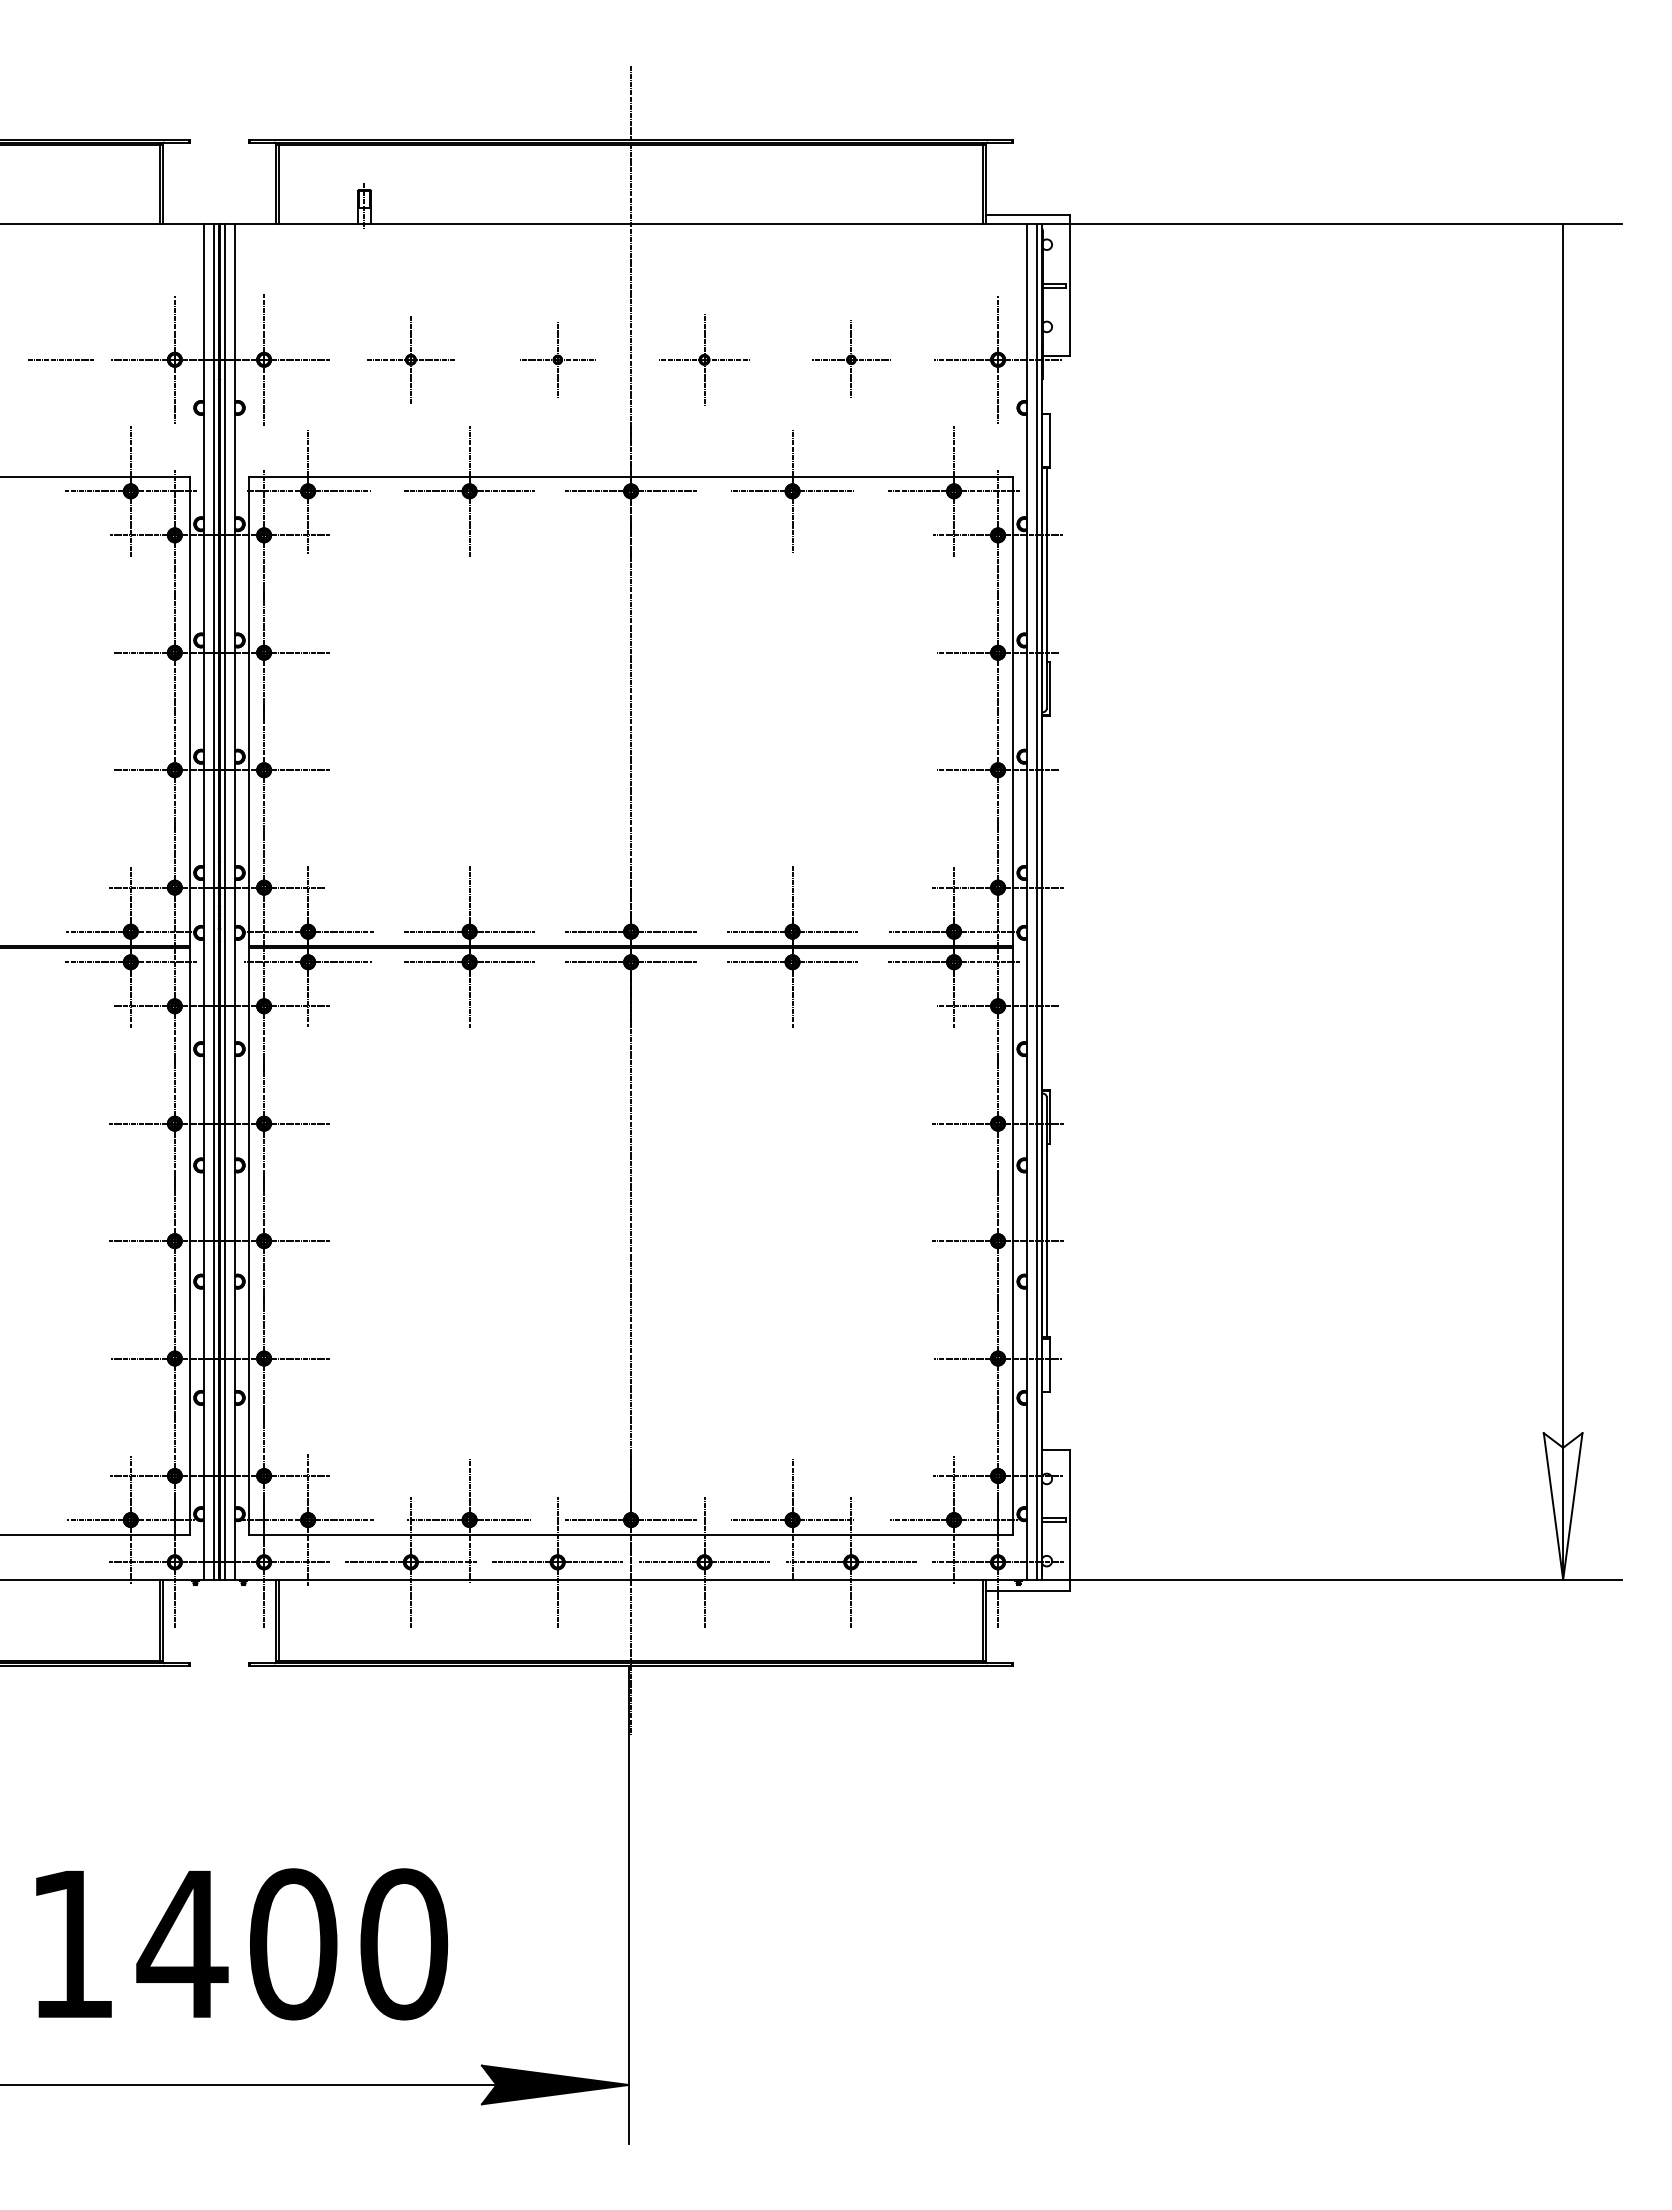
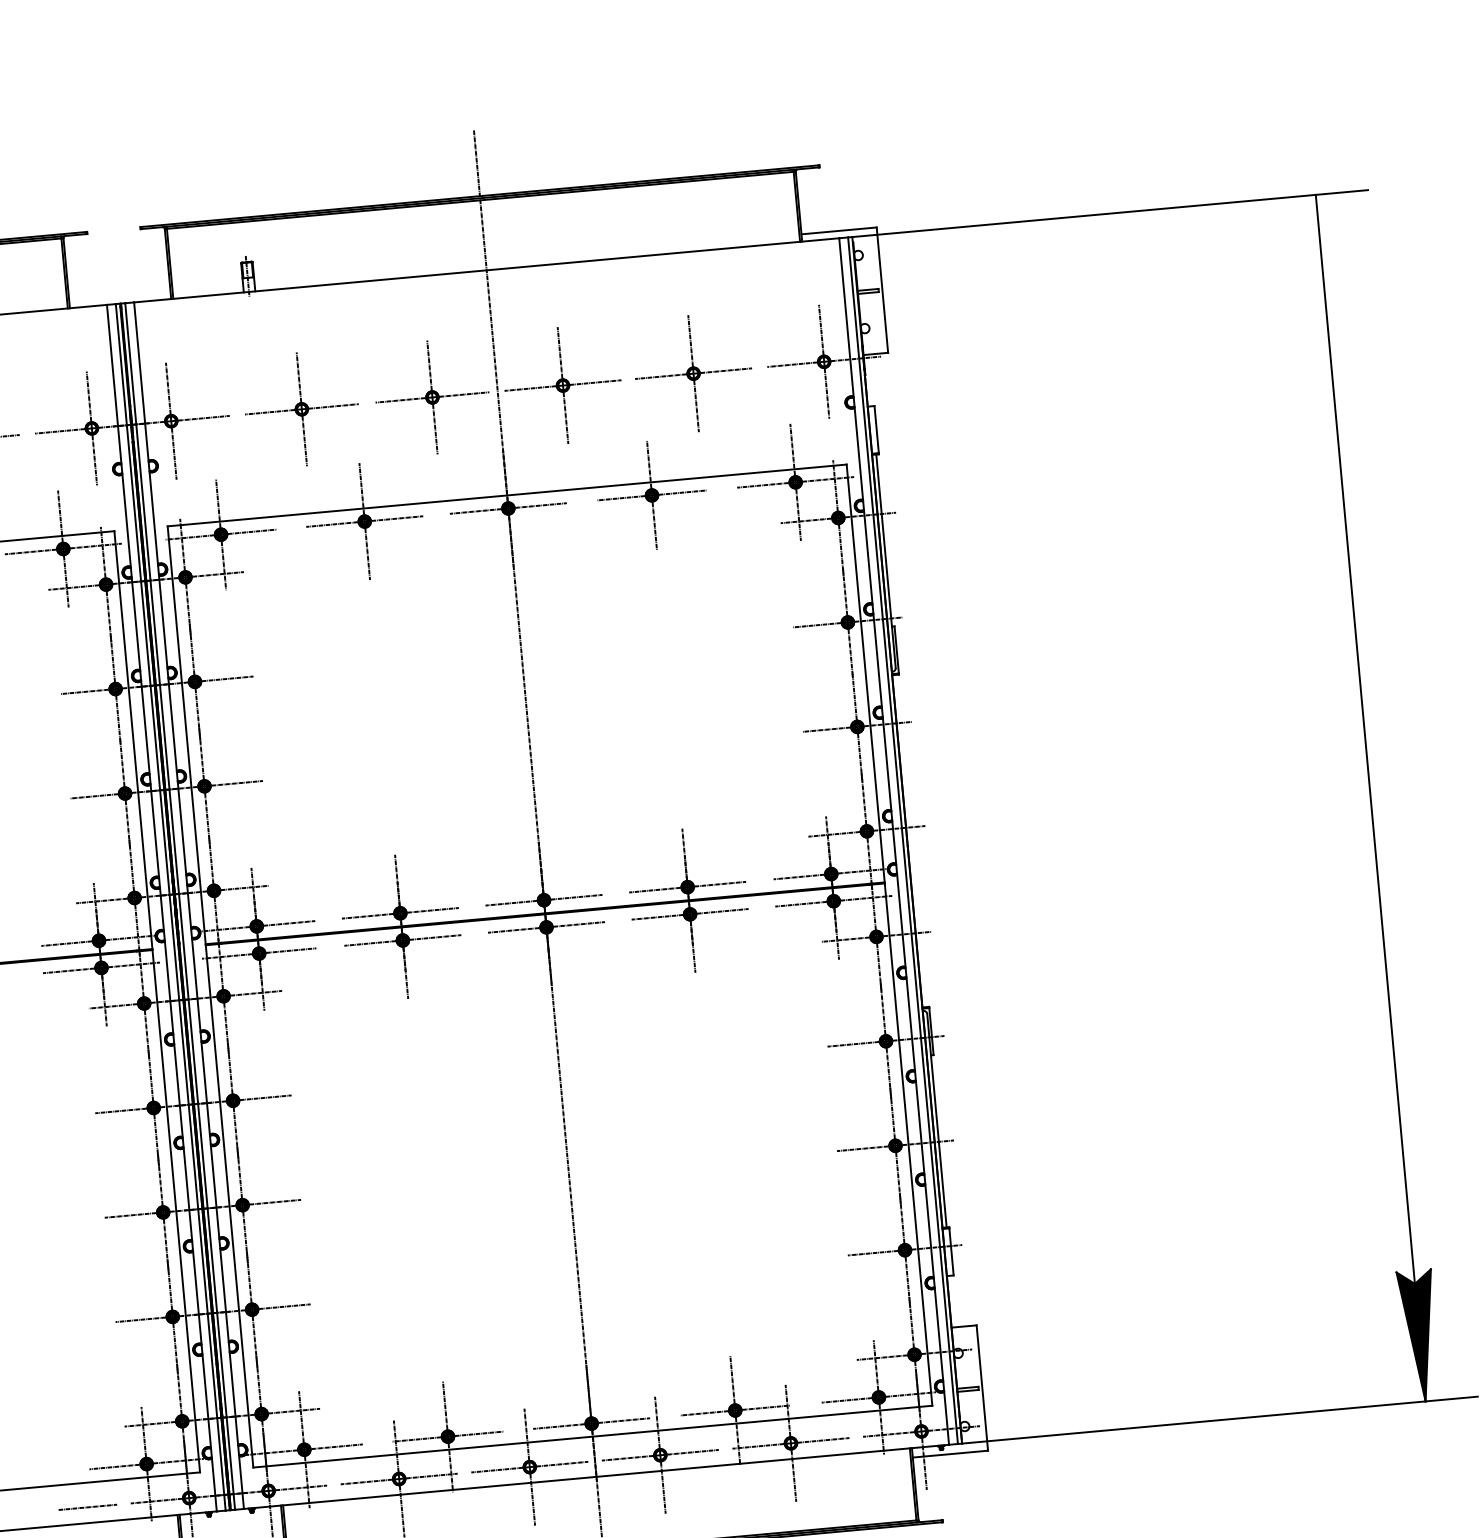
part: (410, 359) -> (301, 409), size x1.43
part: (557, 359) -> (432, 397), size x1.67
part: (704, 359) -> (562, 385), size x1.43
part: (851, 359) -> (693, 373), size x1.67
fill: (1562, 1506) -> (1419, 1336), added
line: (60, 1562) -> (87, 1507), added

